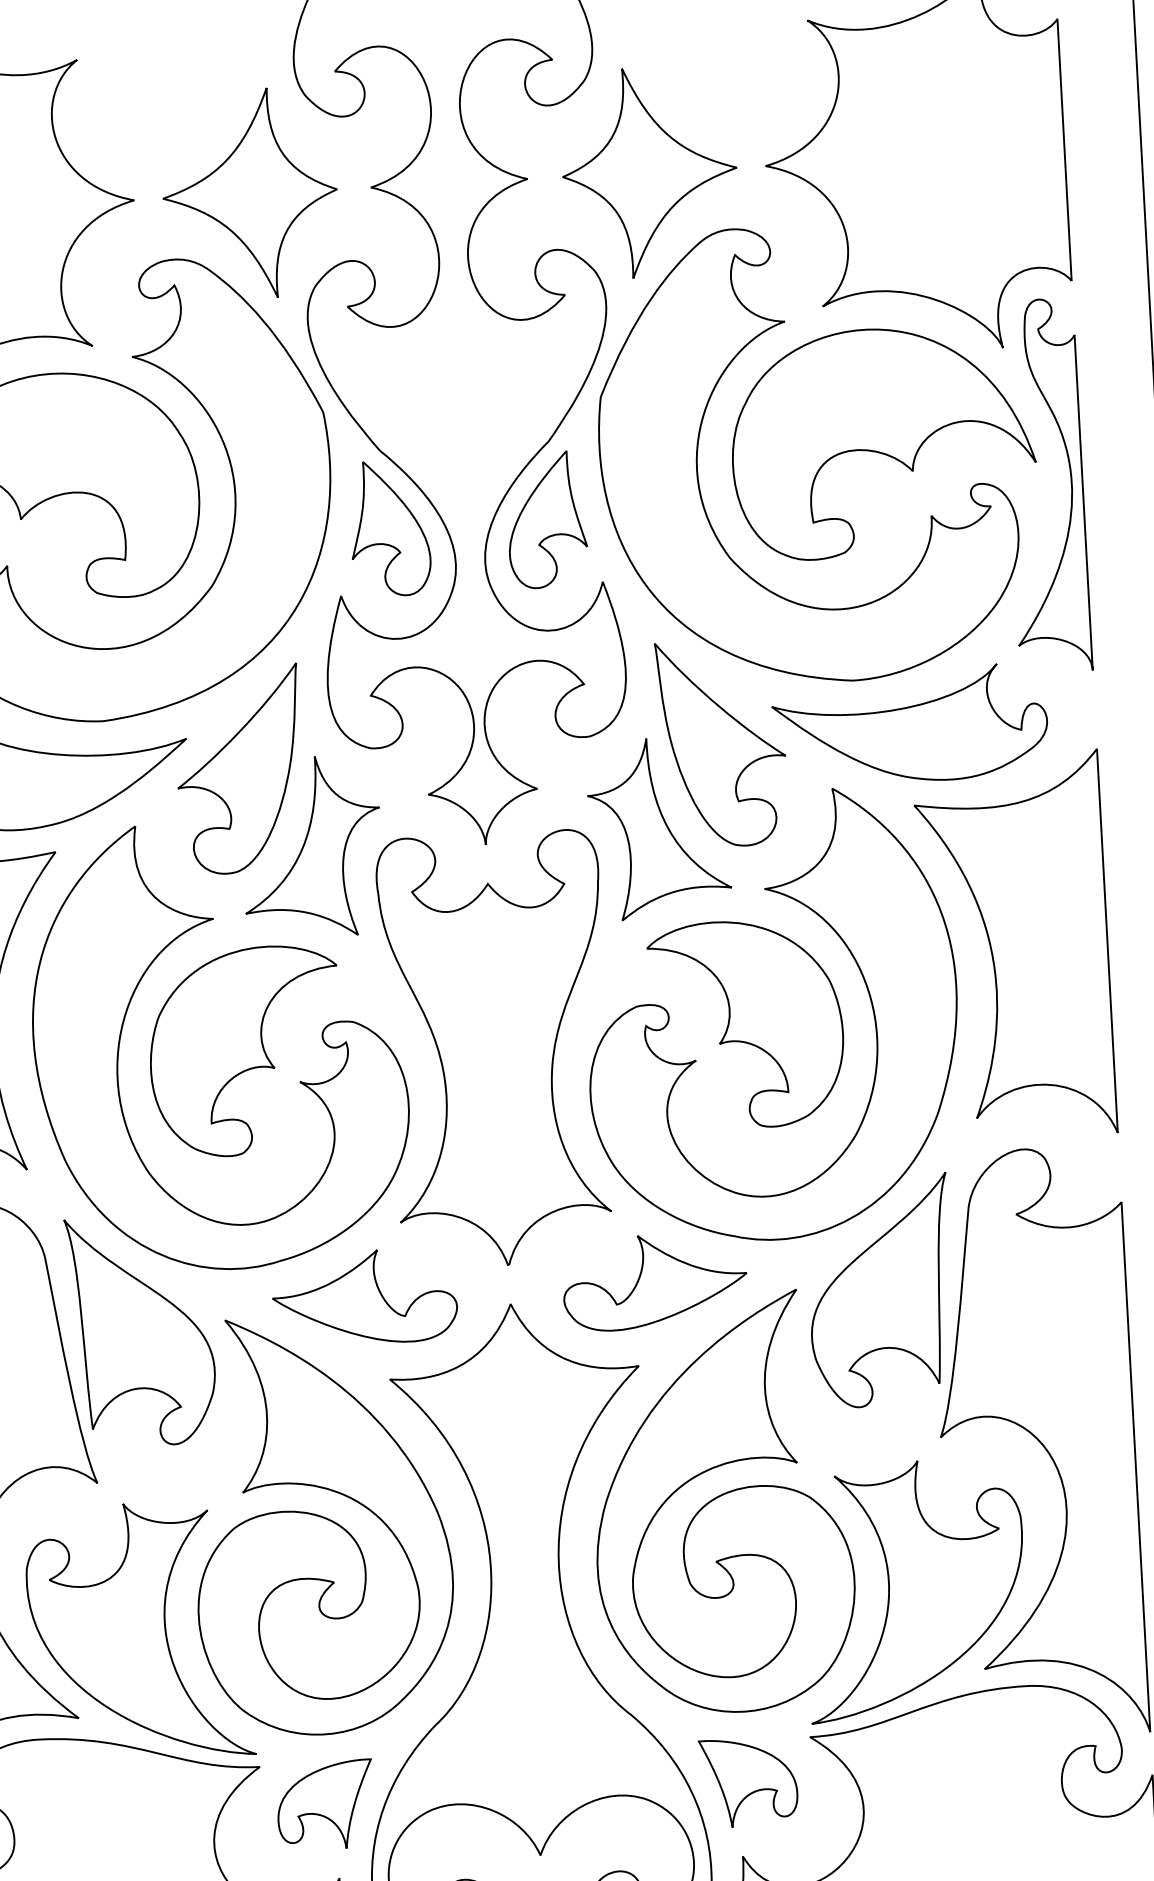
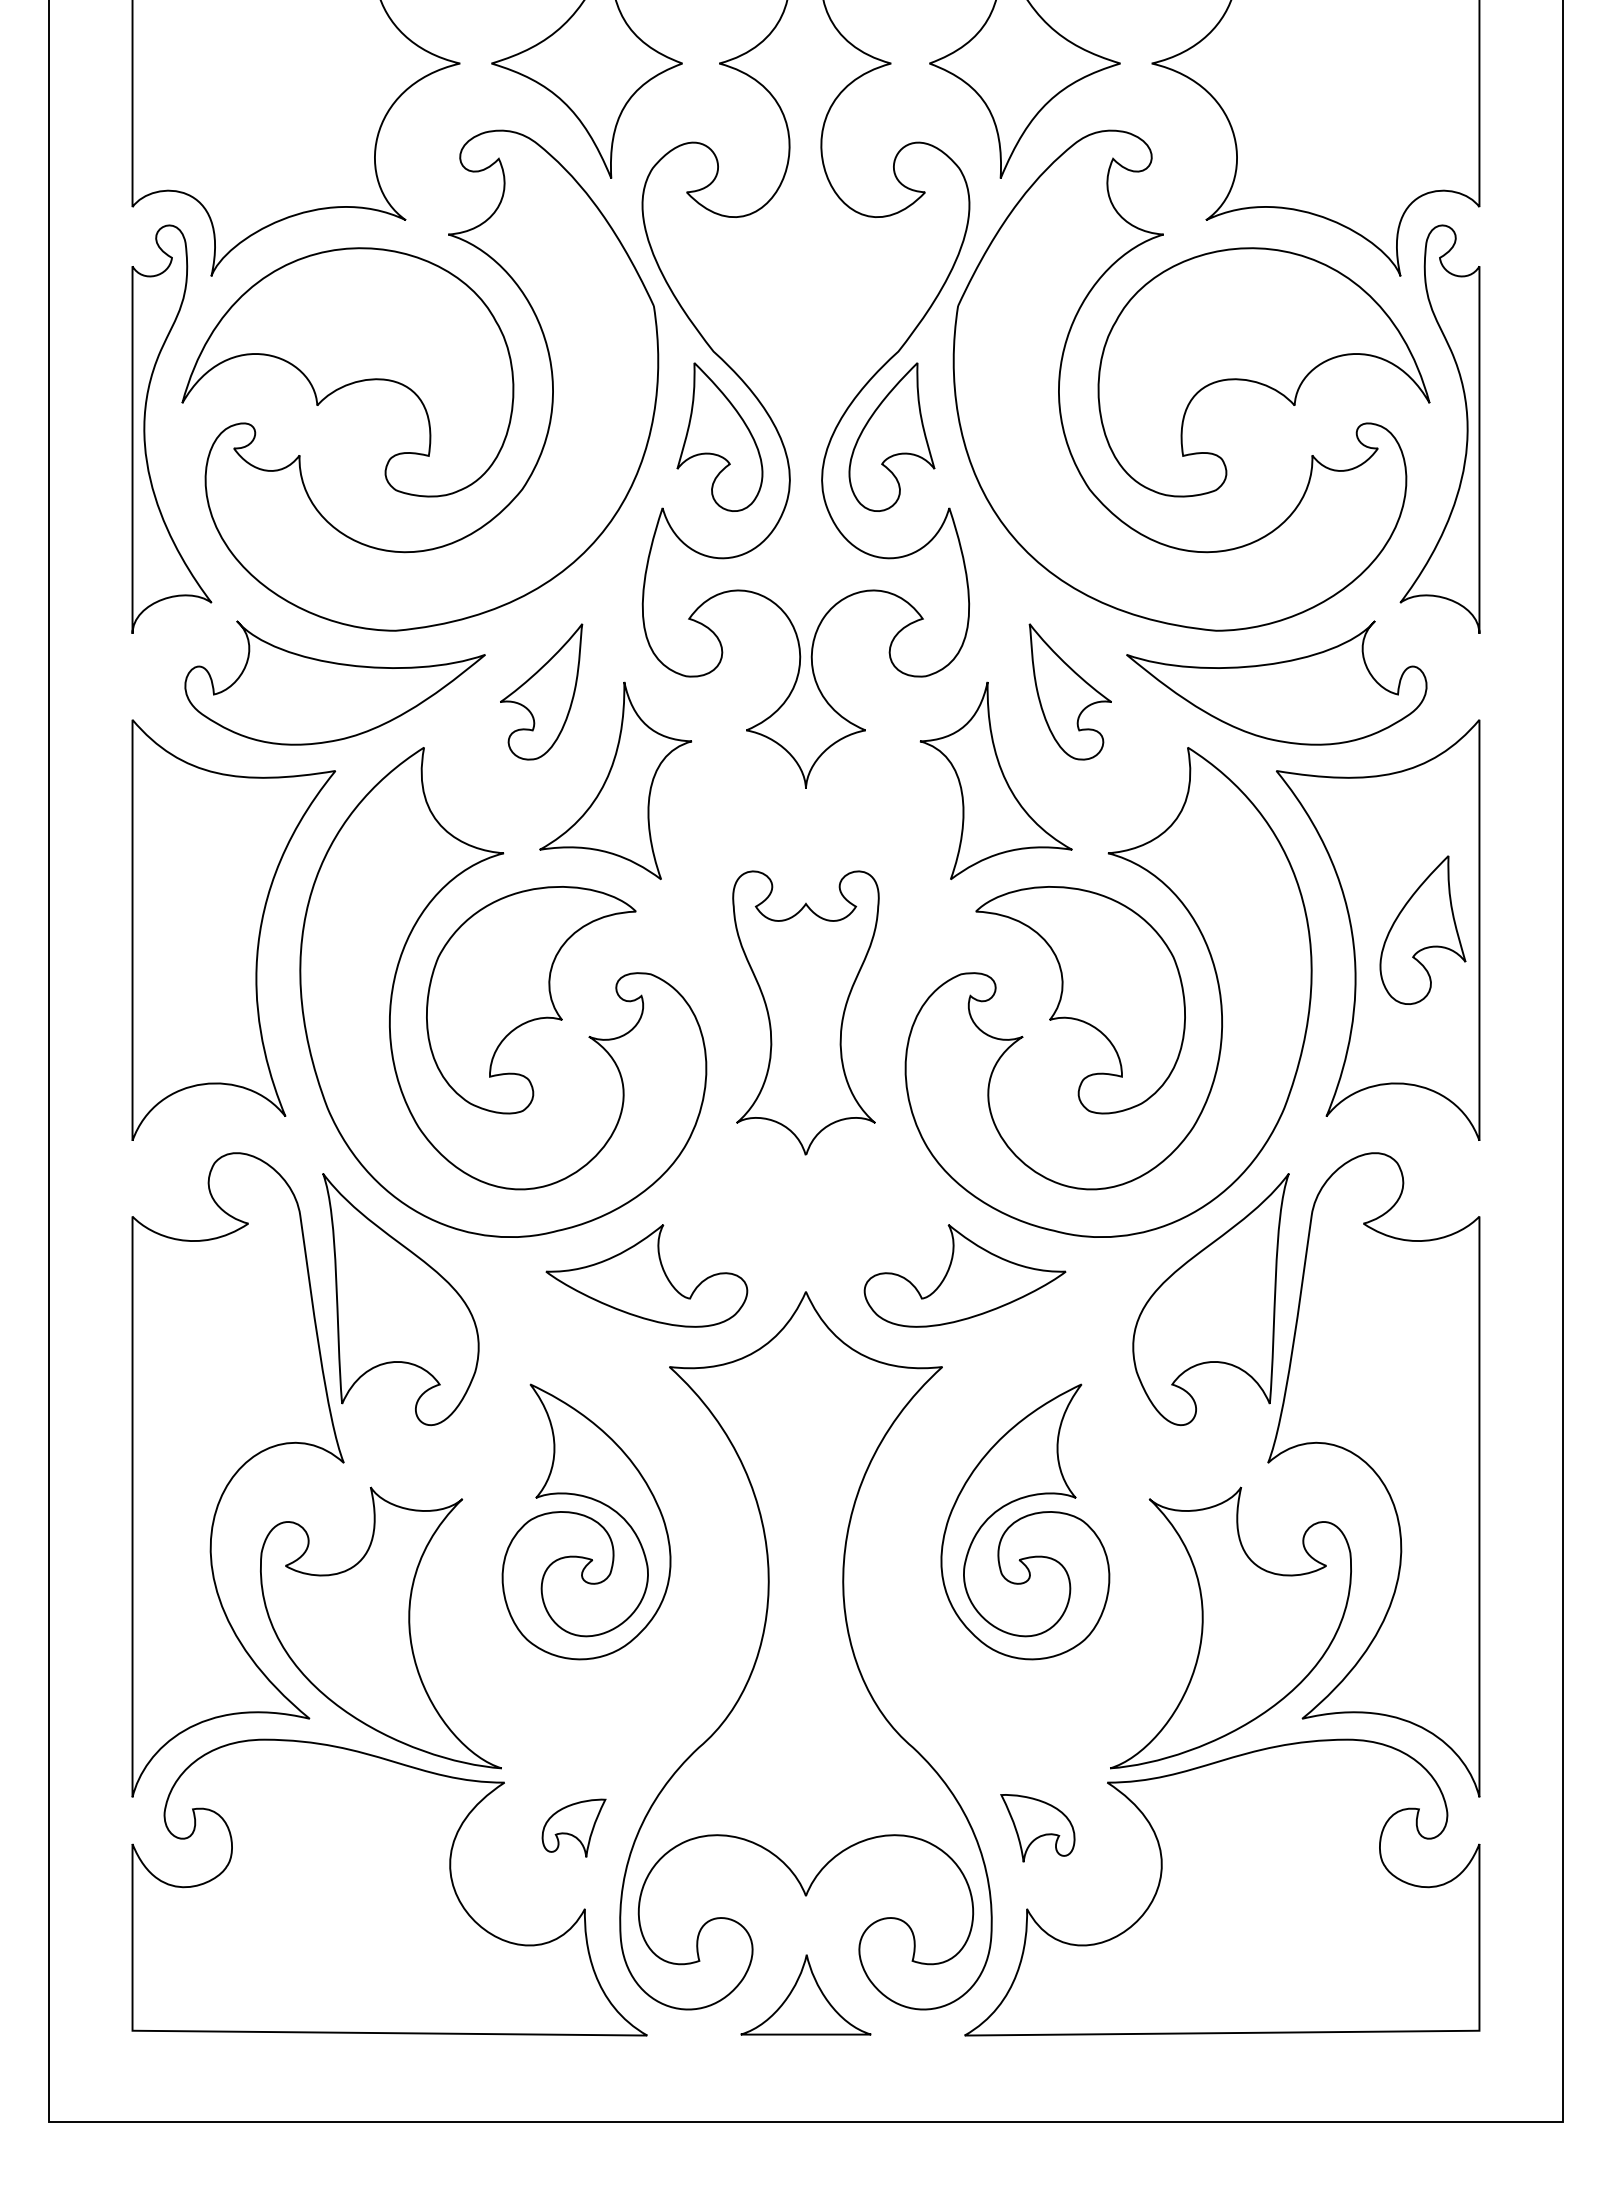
part: (722, 743) -> (1070, 691), size x0.6
part: (239, 769) -> (541, 691), size x0.6
part: (1055, 943) -> (1422, 929), added
part: (496, 1049) -> (805, 1012), size x0.6
part: (722, 1502) -> (1025, 1521), size x0.6
part: (321, 1524) -> (586, 1521), size x0.6
part: (748, 1781) -> (1037, 1827), size x0.7
part: (325, 1804) -> (573, 1827), size x0.6

